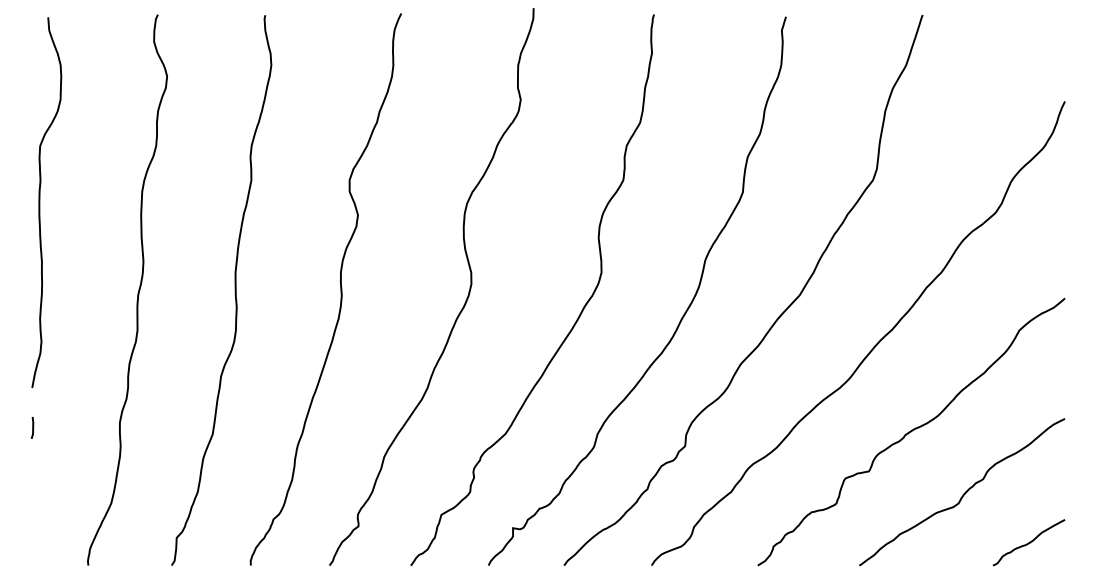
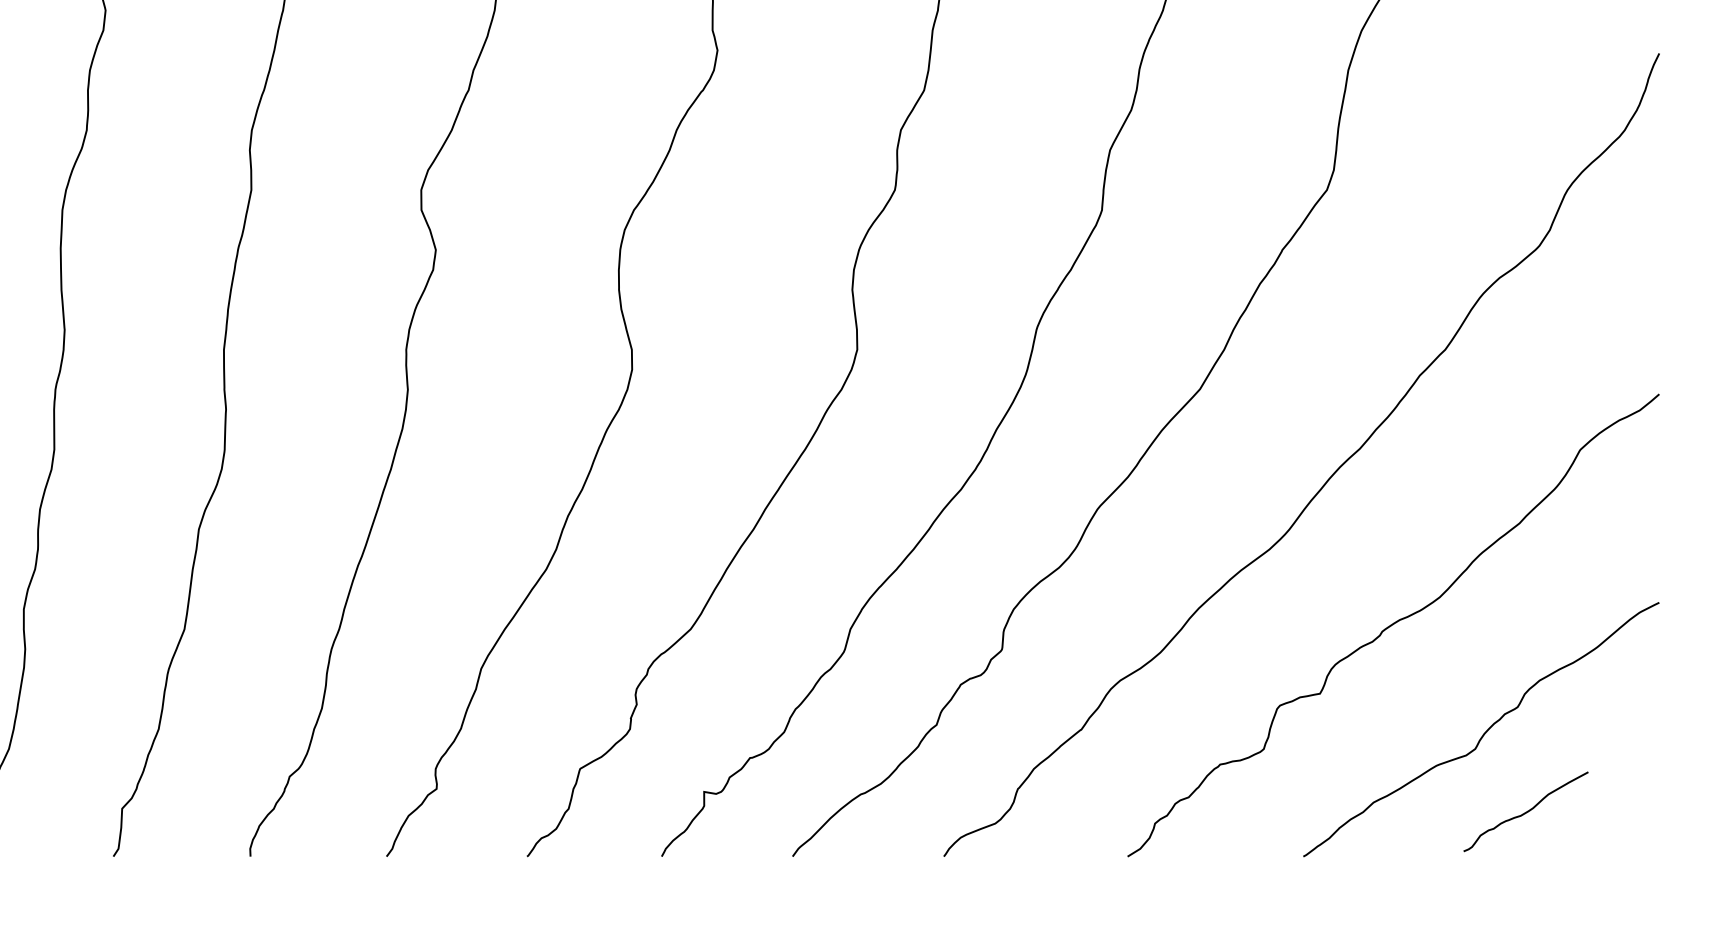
curve: (1028, 542) -> (1525, 811), moved

